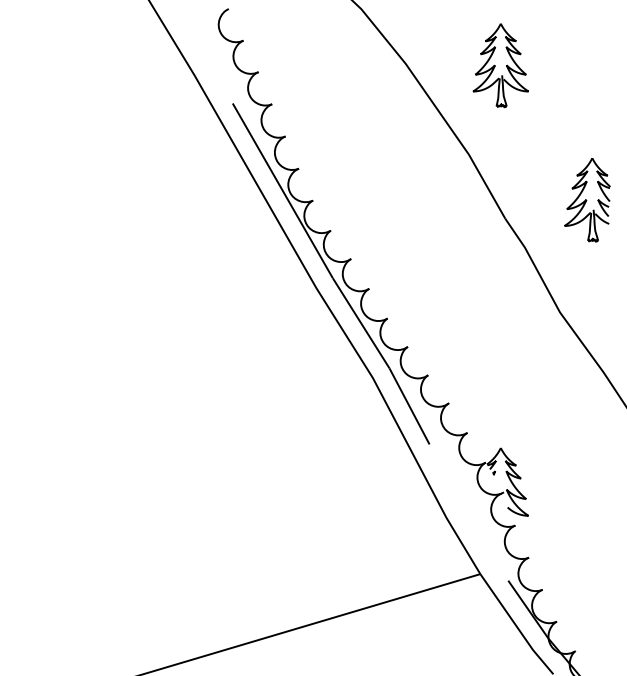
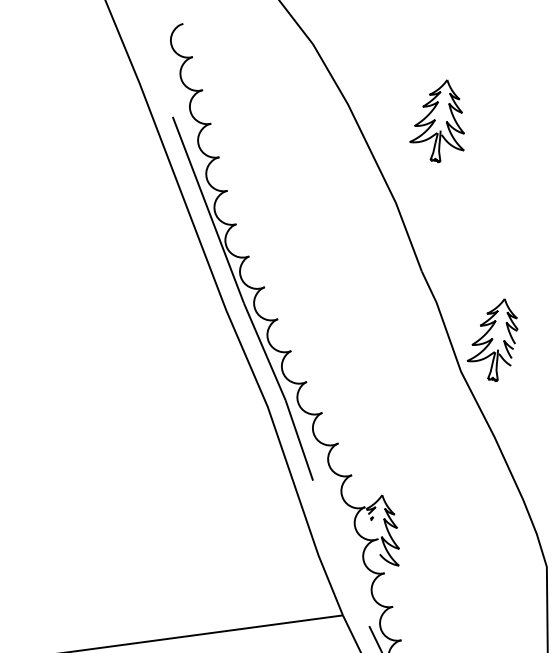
part: (587, 200) -> (493, 339), moved

